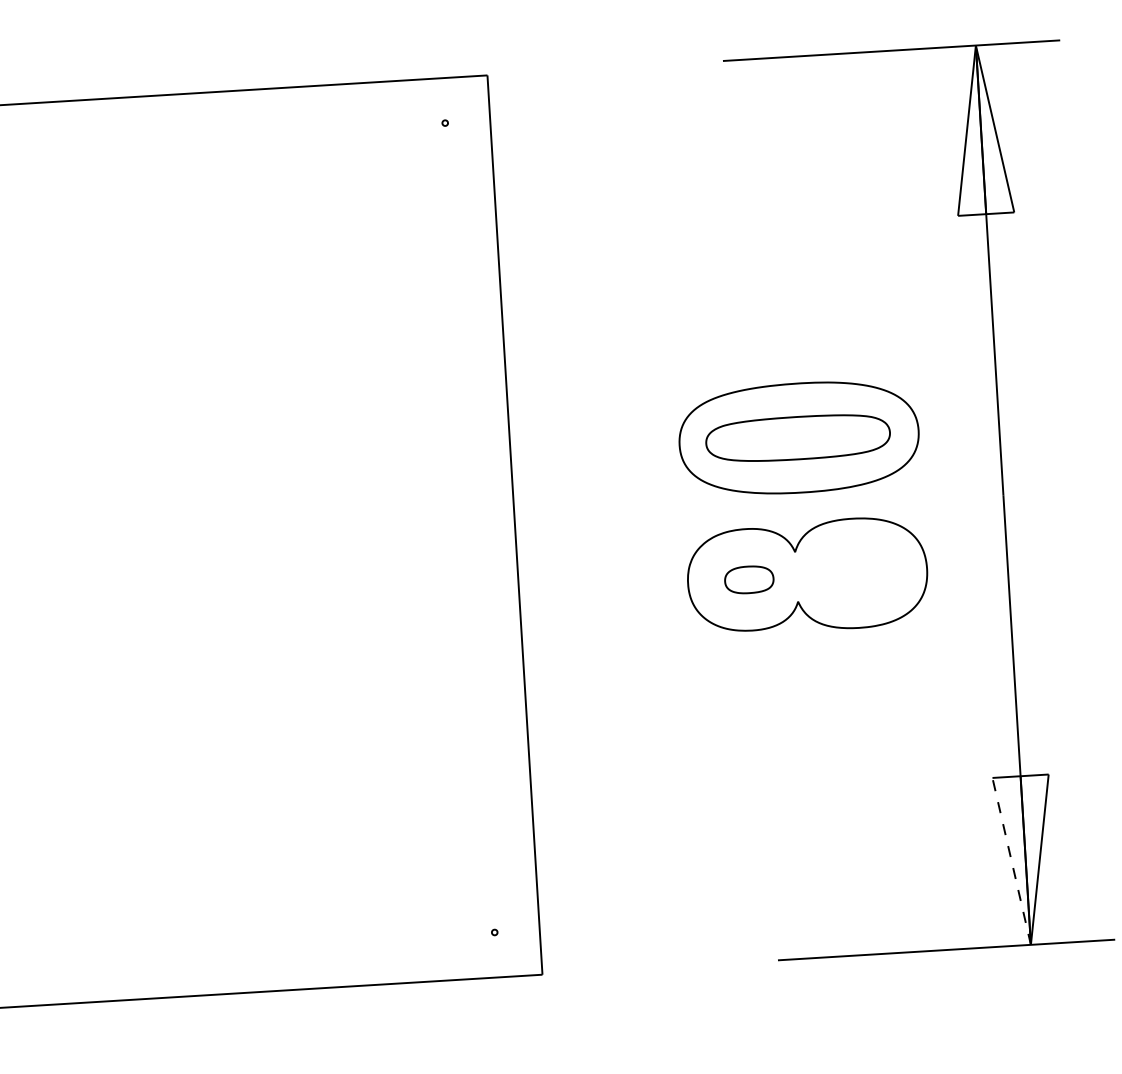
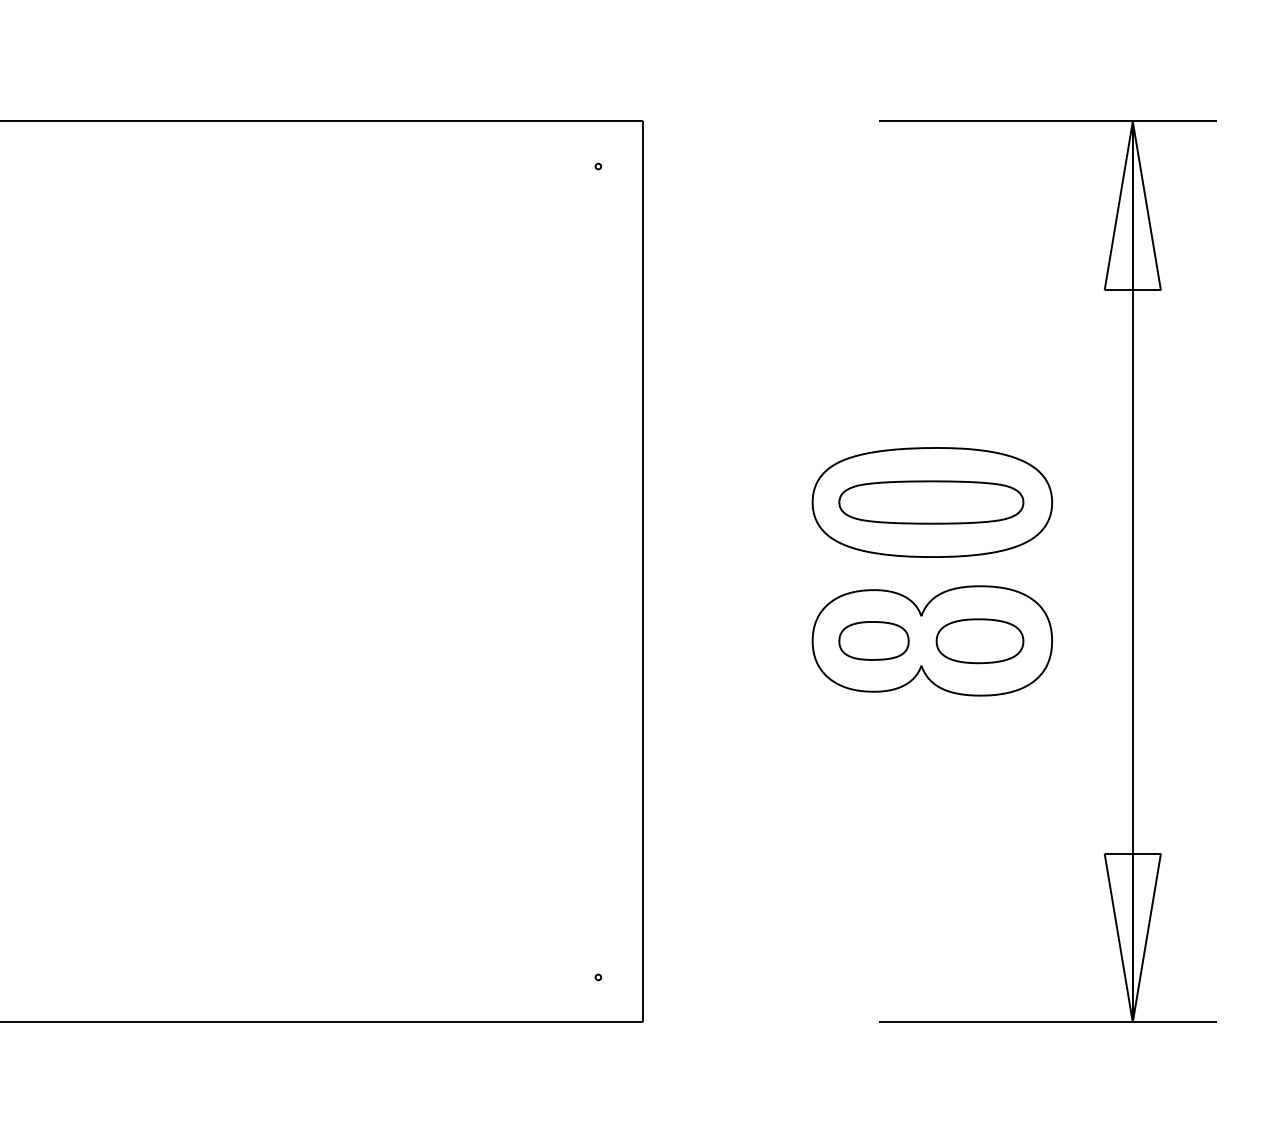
part: (854, 573) -> (979, 641), added
part: (748, 579) -> (873, 640), size x1.43
line: (1011, 861) -> (1118, 938), dashed -> solid

